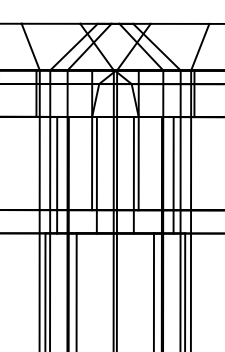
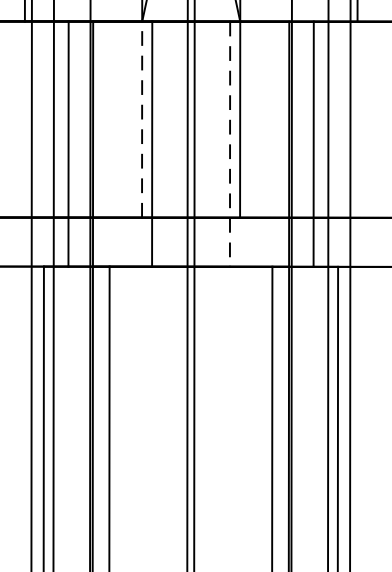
line: (92, 163) -> (142, 119), solid -> dashed
line: (133, 175) -> (229, 144), solid -> dashed

